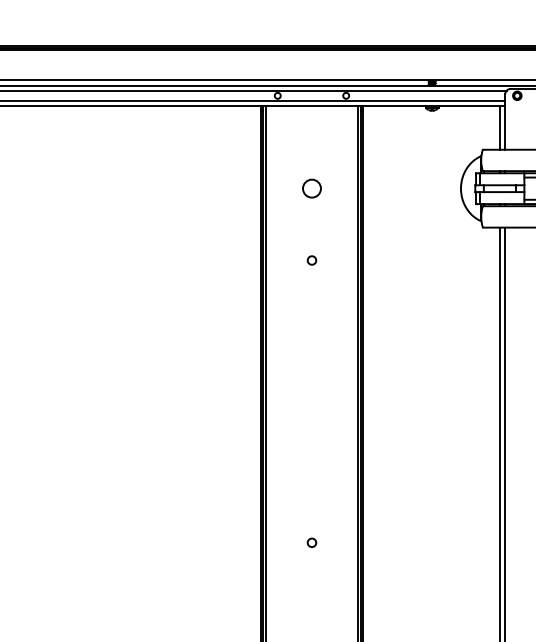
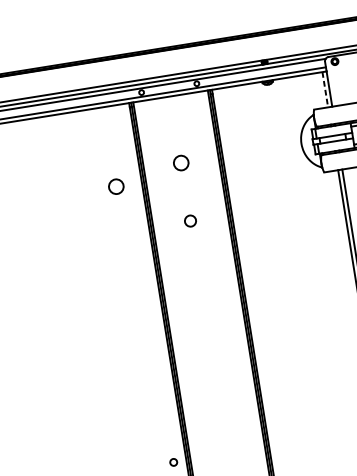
line: (500, 127) -> (325, 89), solid -> dashed
circle: (228, 204) -> (115, 186), added
circle: (311, 260) -> (190, 221), size x1.6
circle: (311, 542) -> (173, 462), moved

